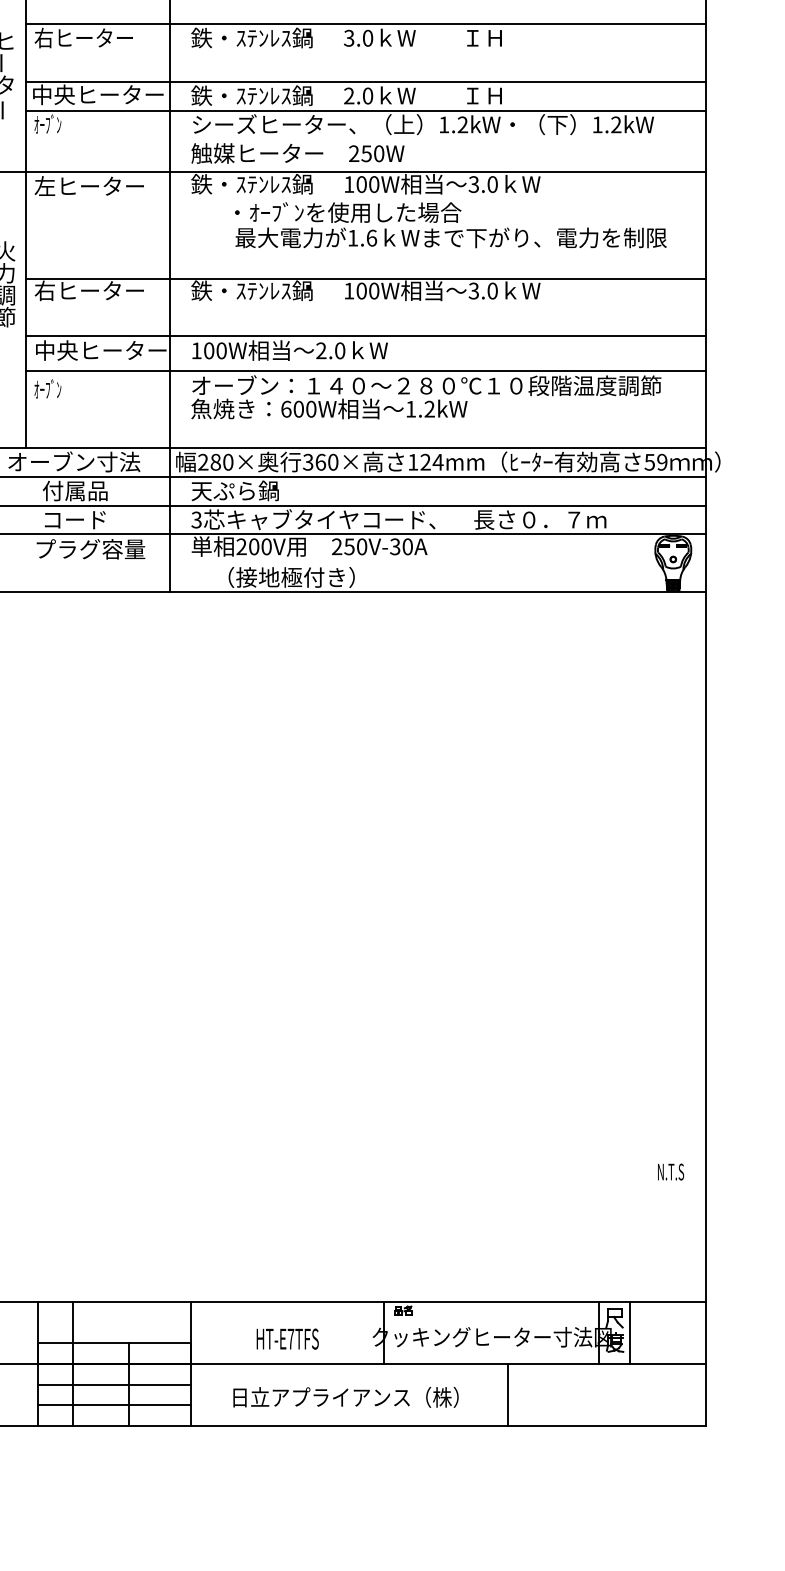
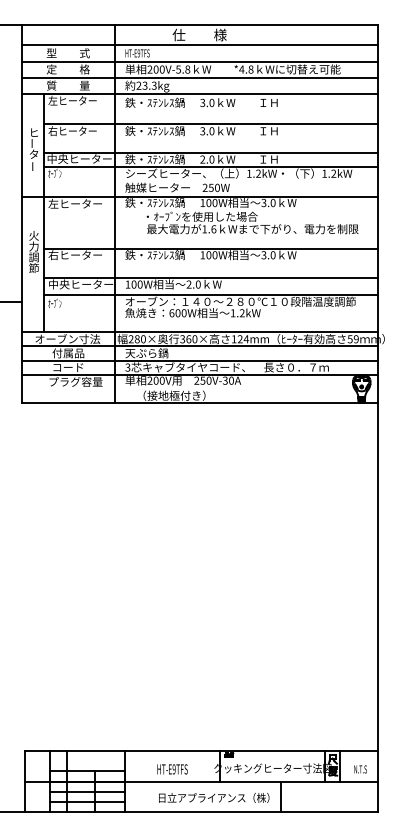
text: (670, 1172) -> (360, 769), moved
text: (289, 1339) -> (173, 769), HT-E7TFS -> HT-E9TFS
text: (346, 1396) -> (214, 797), moved

